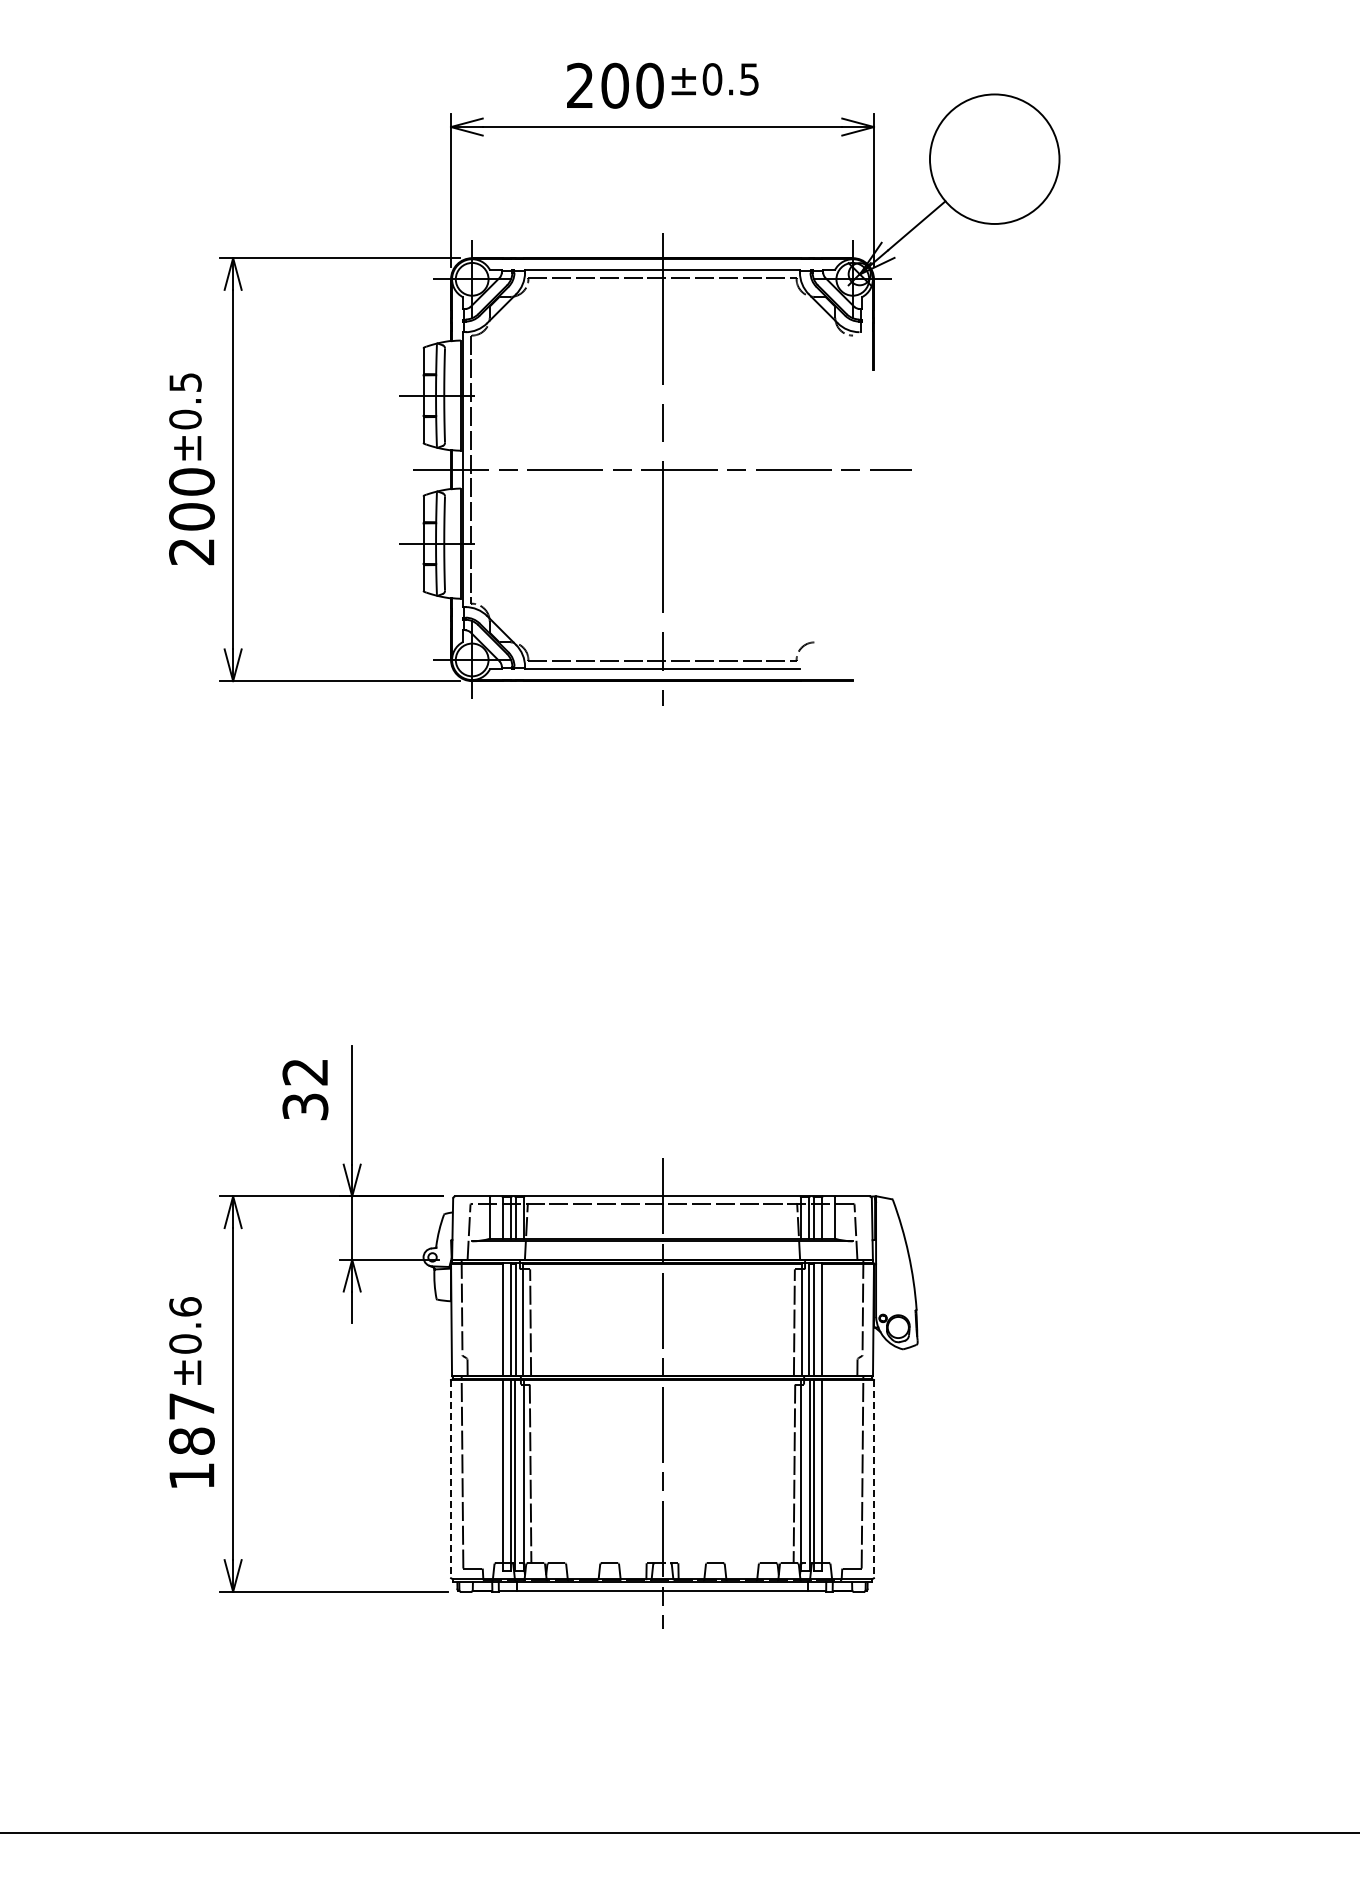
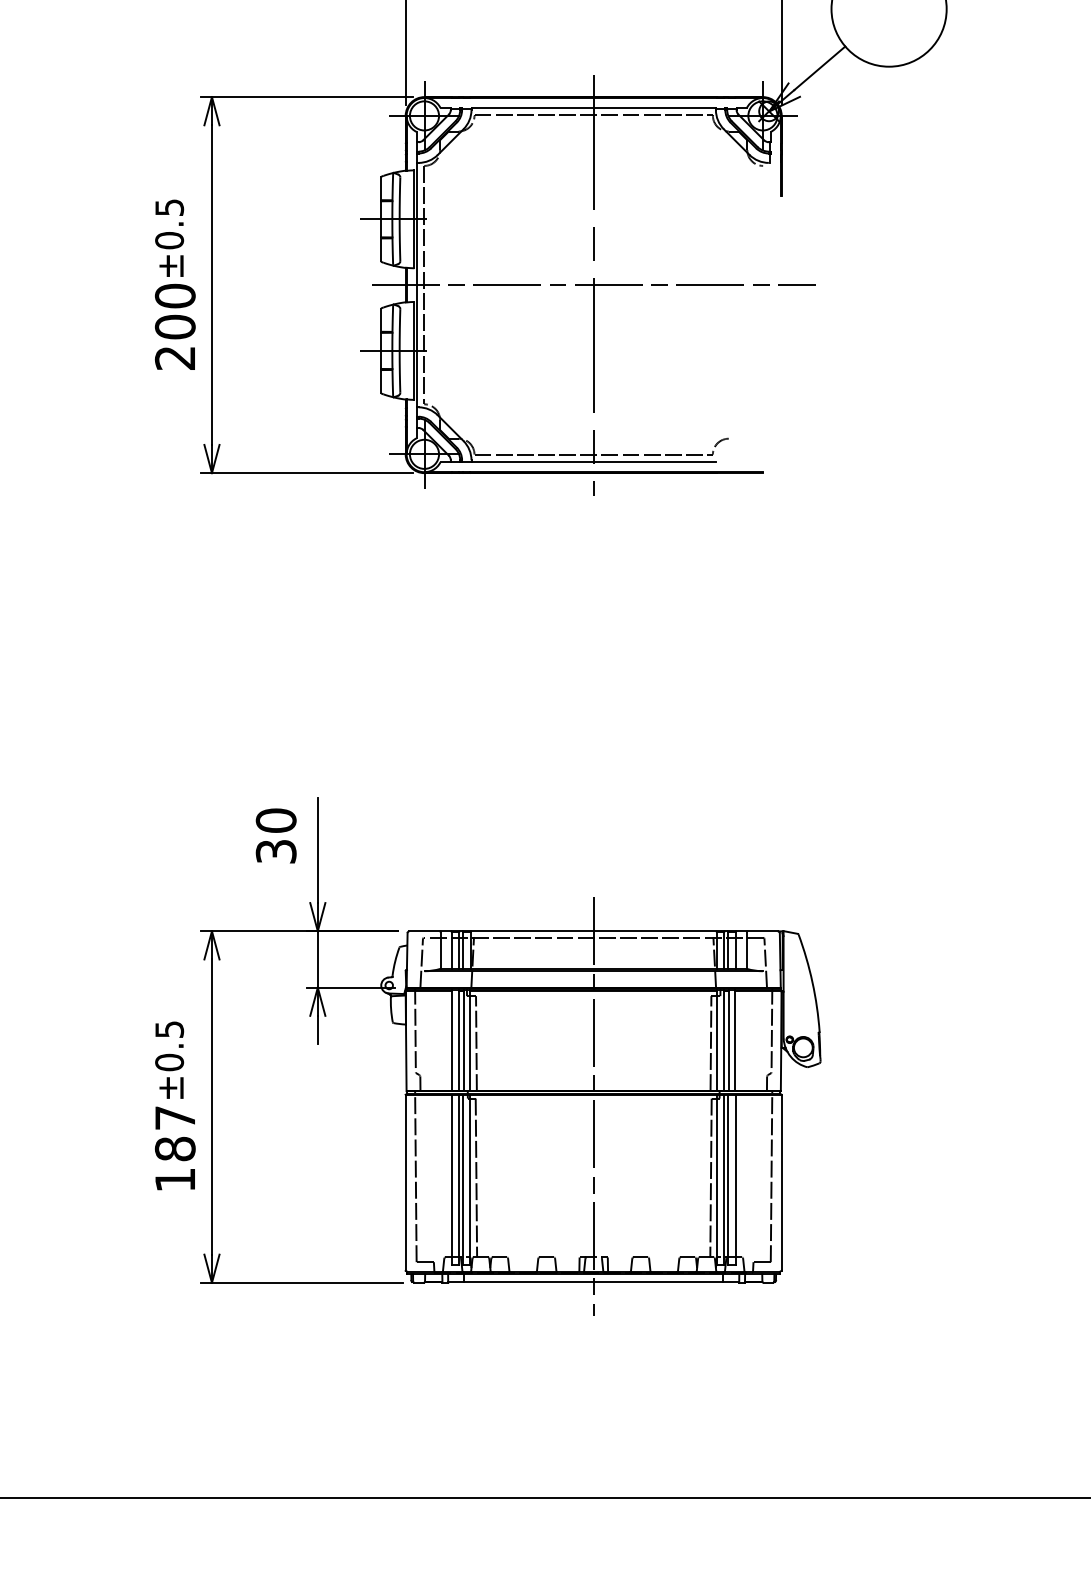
text: (305, 1071) -> (276, 820), 32 -> 30
text: (185, 1306) -> (169, 1029), ±0.6 -> ±0.5
line: (451, 1479) -> (406, 1182), dashed -> solid
line: (873, 1479) -> (781, 1182), dashed -> solid

